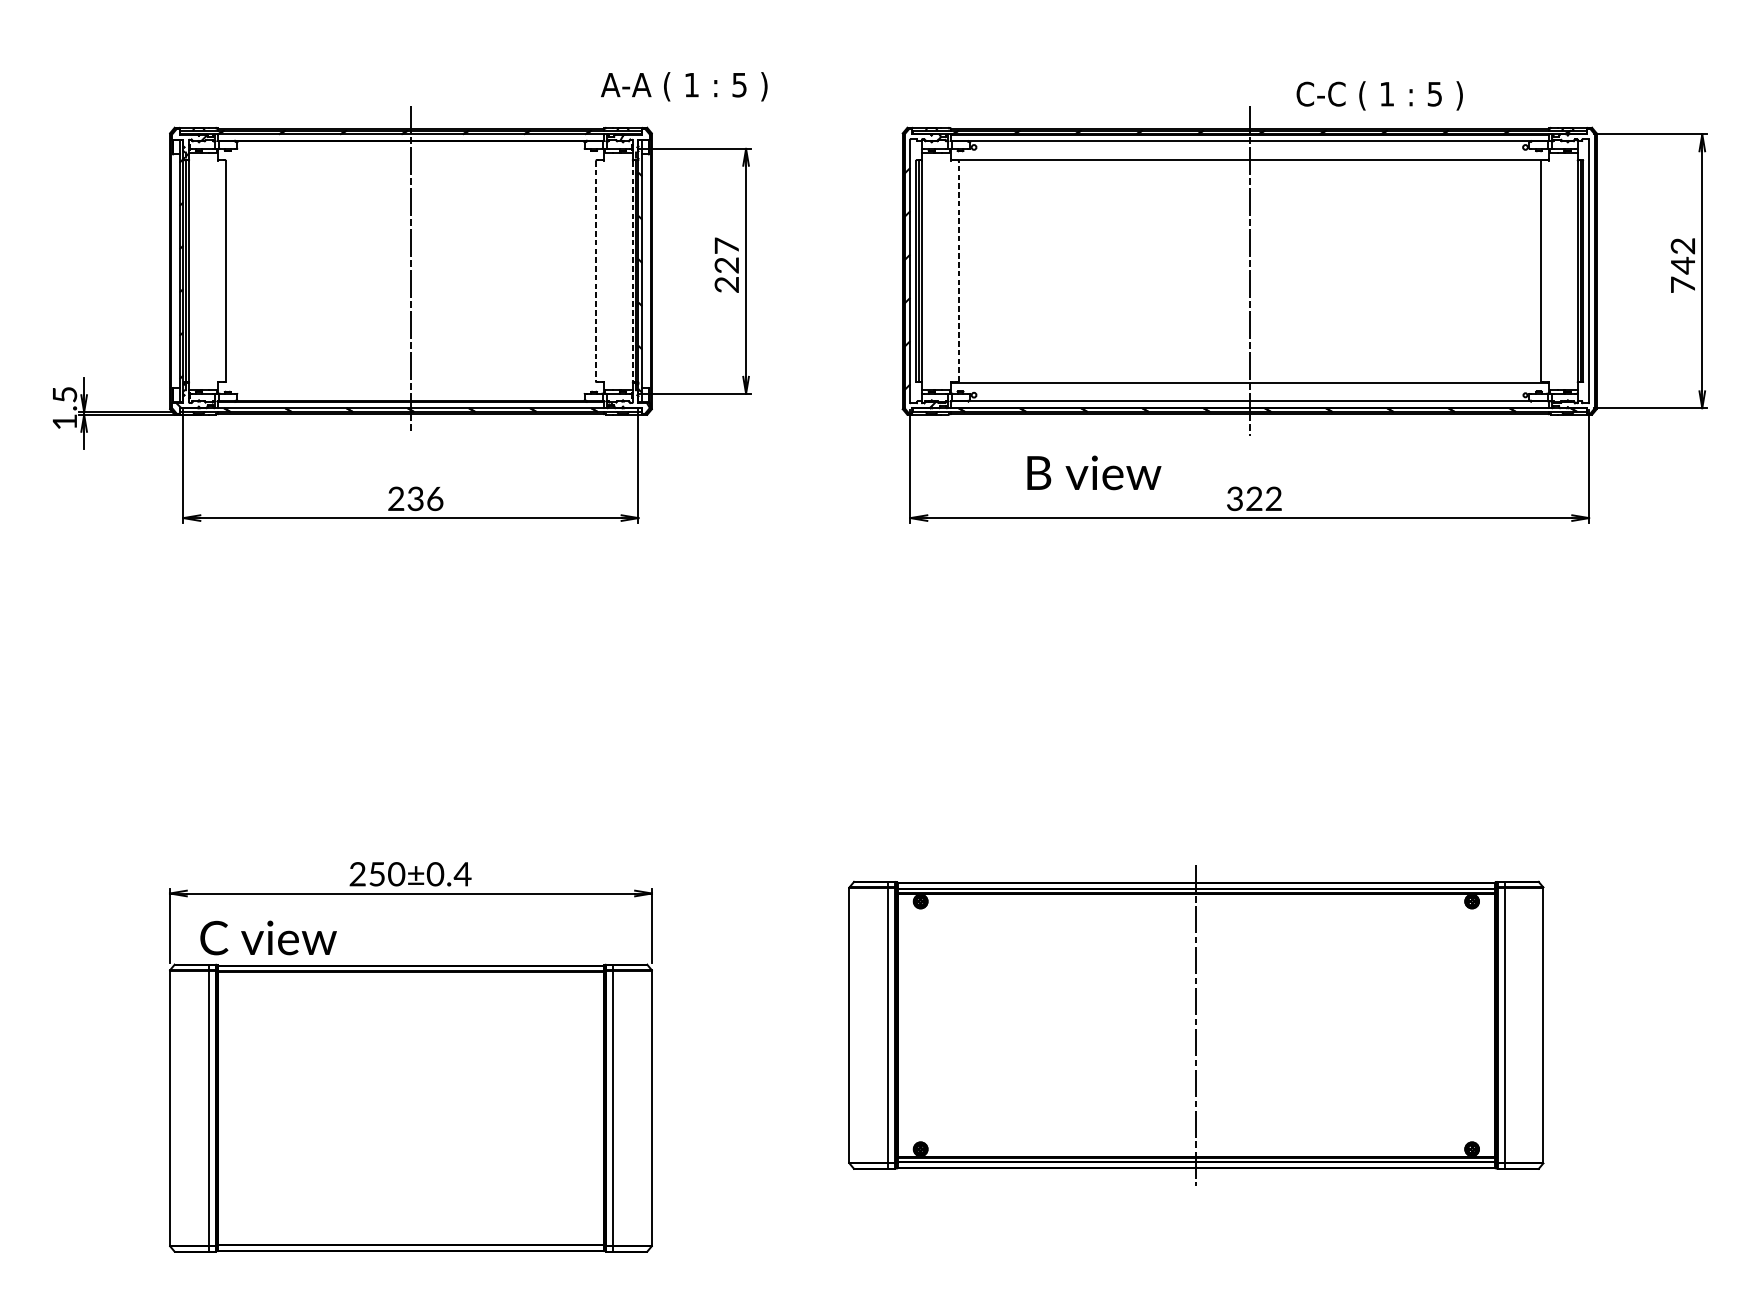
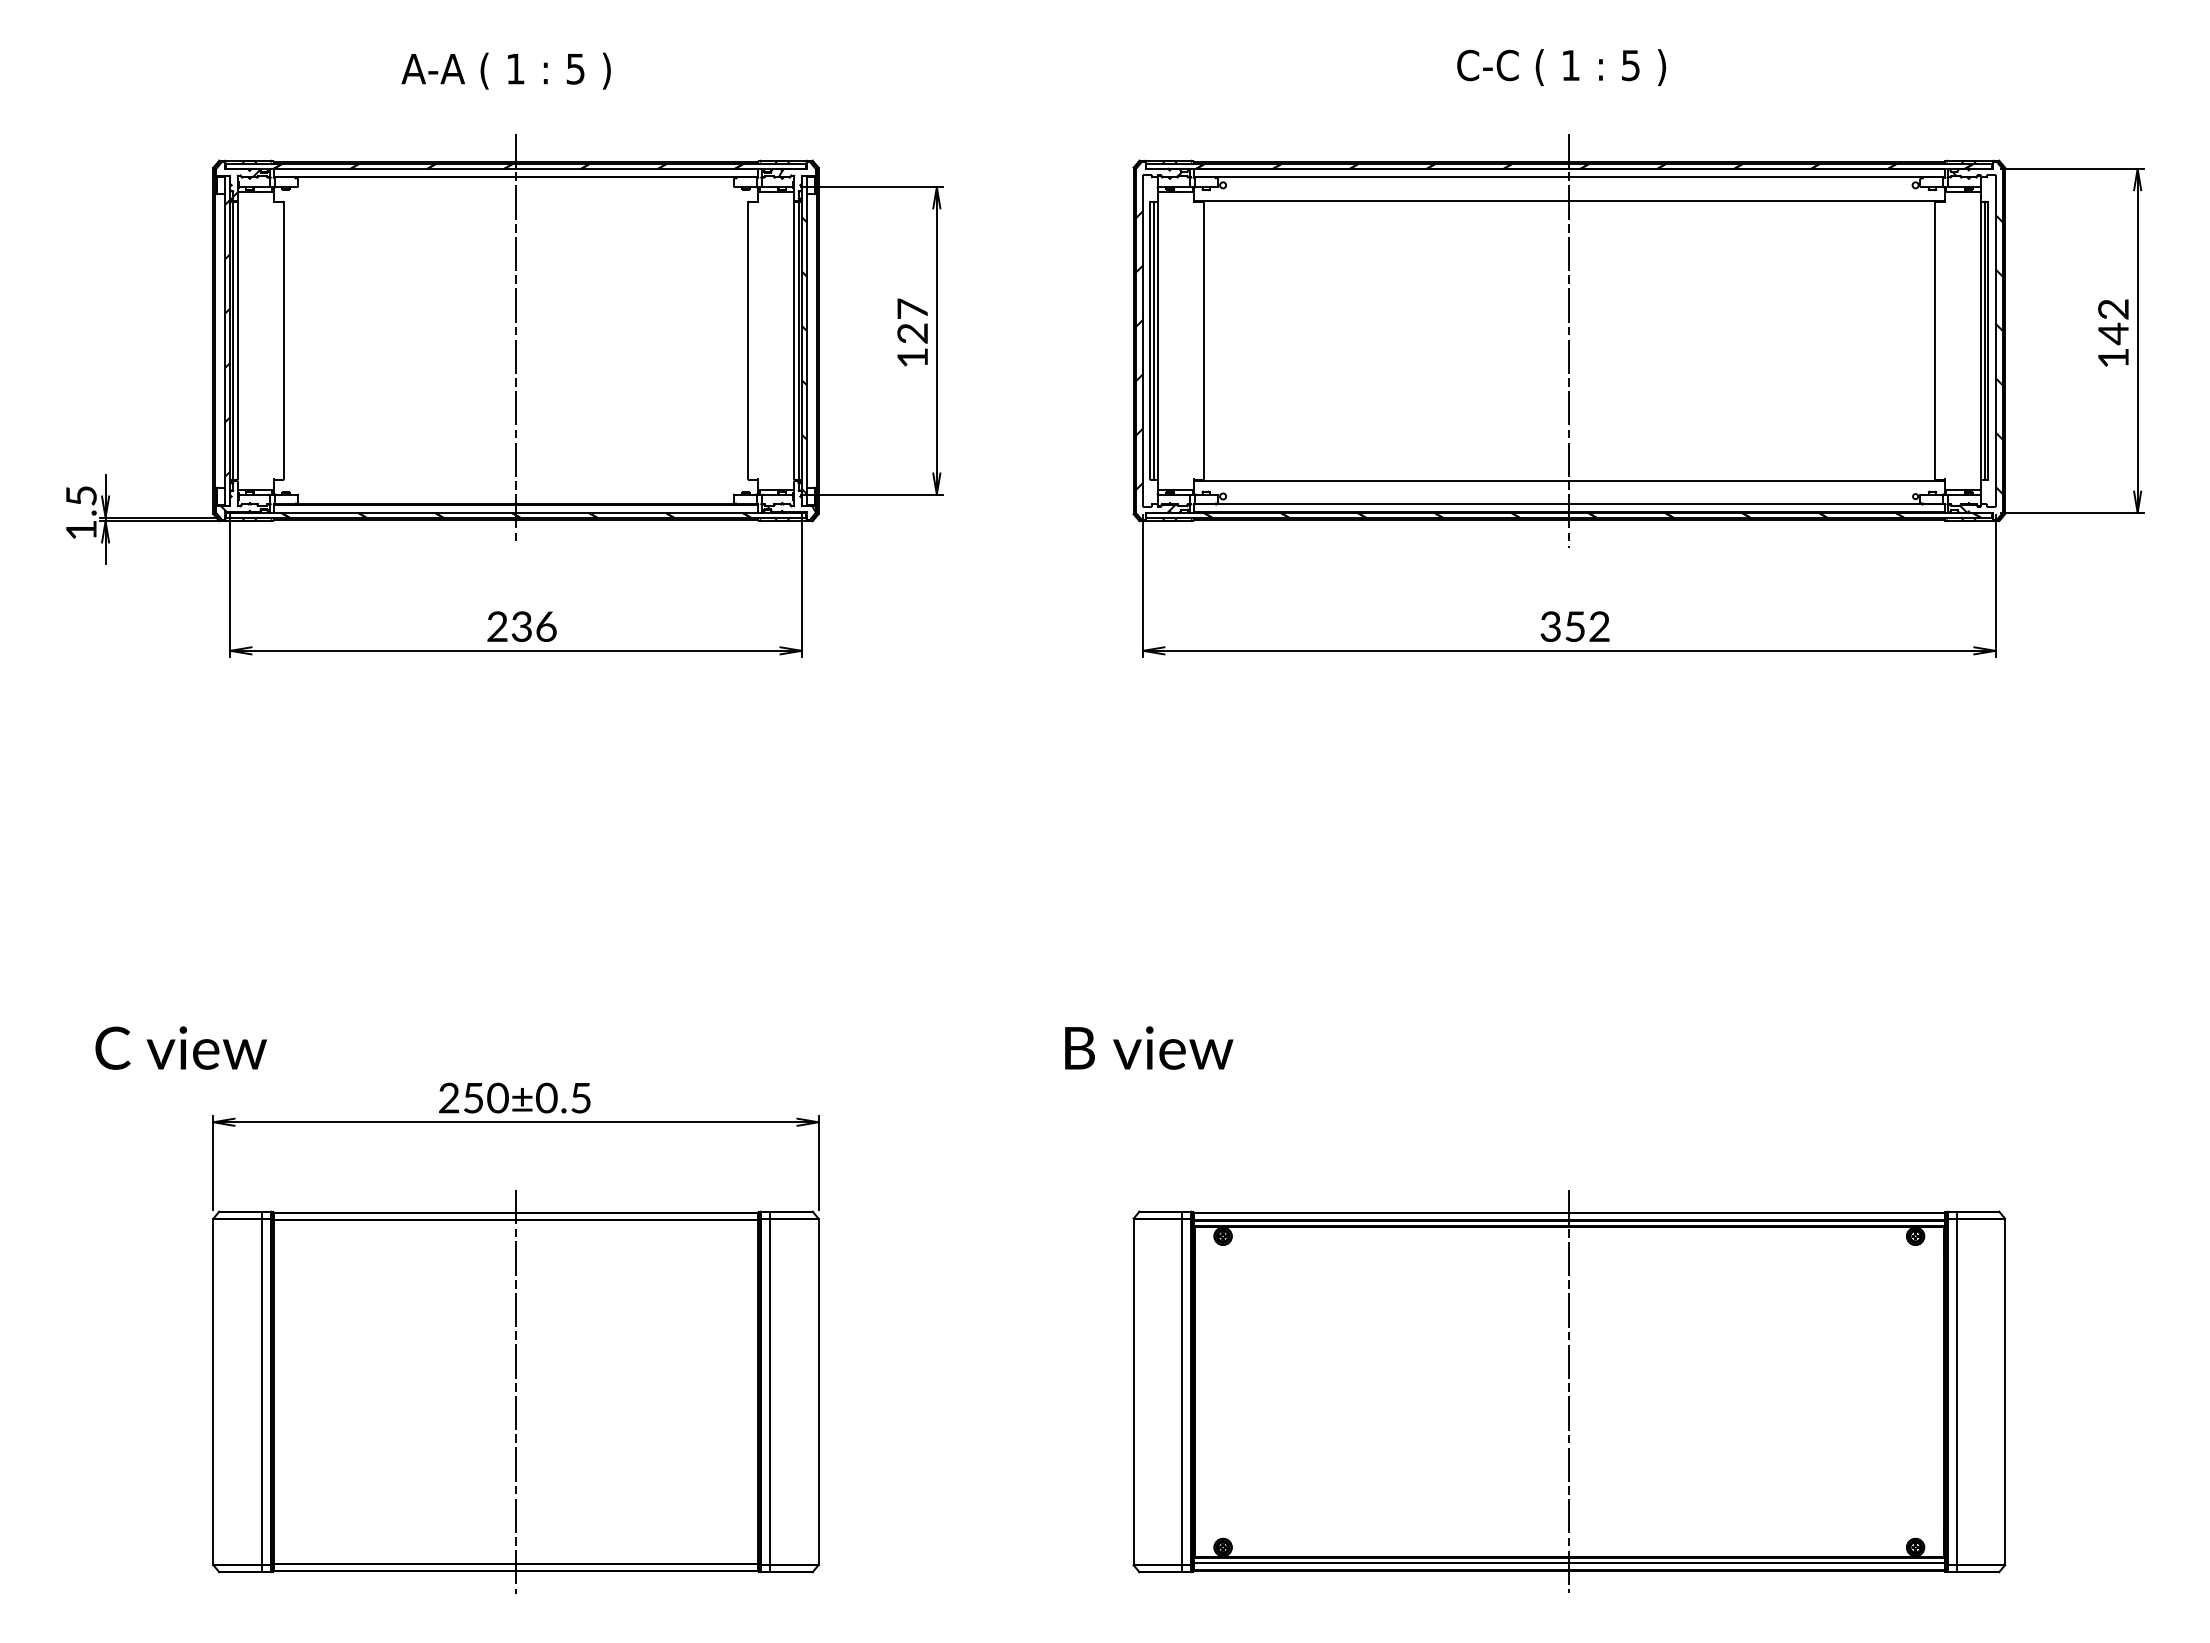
text: (683, 86) -> (505, 70), moved
text: (1379, 95) -> (1561, 67), moved
hatch: (1574, 267) -> (1977, 336), added
line: (958, 270) -> (1203, 340), dashed -> solid
line: (596, 271) -> (748, 341), dashed -> solid
line: (632, 271) -> (794, 341), dashed -> solid
text: (1683, 284) -> (2113, 357), 742 -> 142
text: (726, 285) -> (912, 358), 227 -> 127
text: (1094, 472) -> (1149, 1047), moved
text: (1254, 498) -> (1575, 626), 322 -> 352
text: (462, 874) -> (580, 1098), 250±0.4 -> 250±0.5
text: (268, 937) -> (180, 1047), moved
part: (1196, 1025) -> (1569, 1391), moved
line: (411, 1107) -> (516, 1391), added

